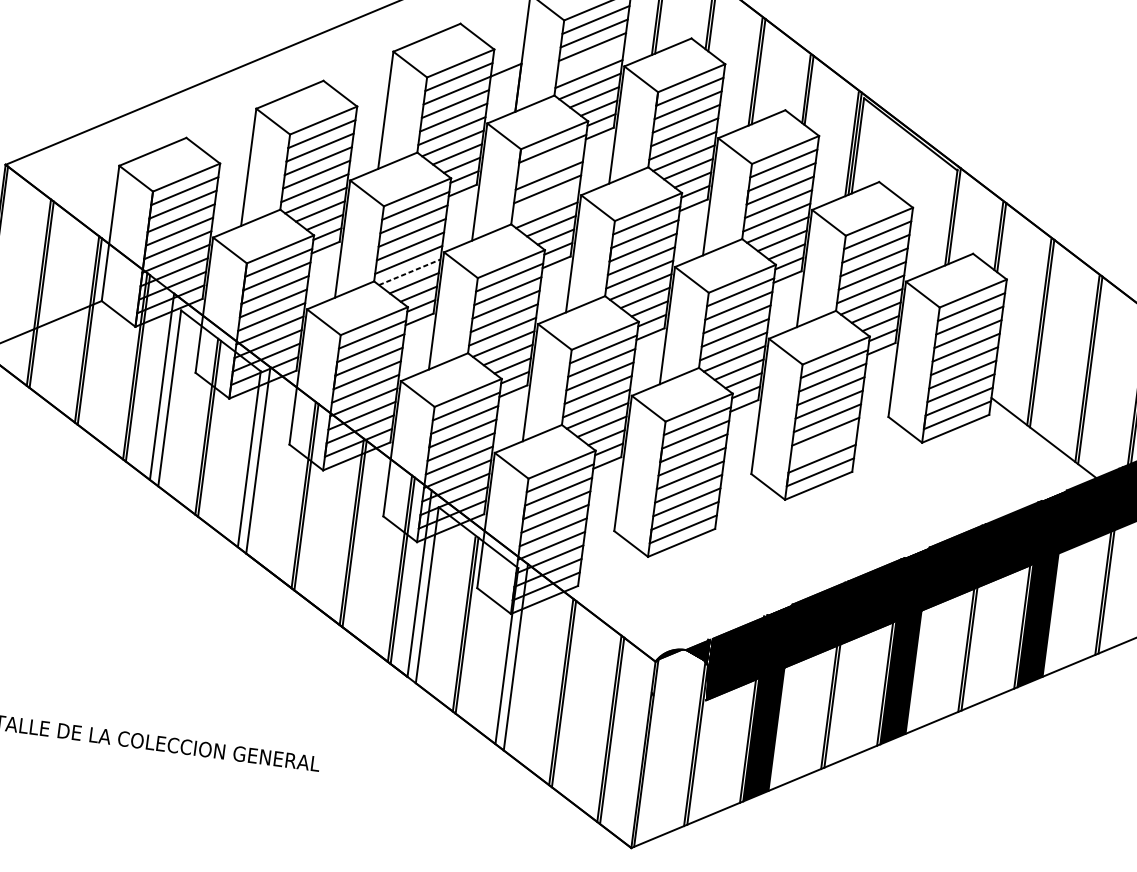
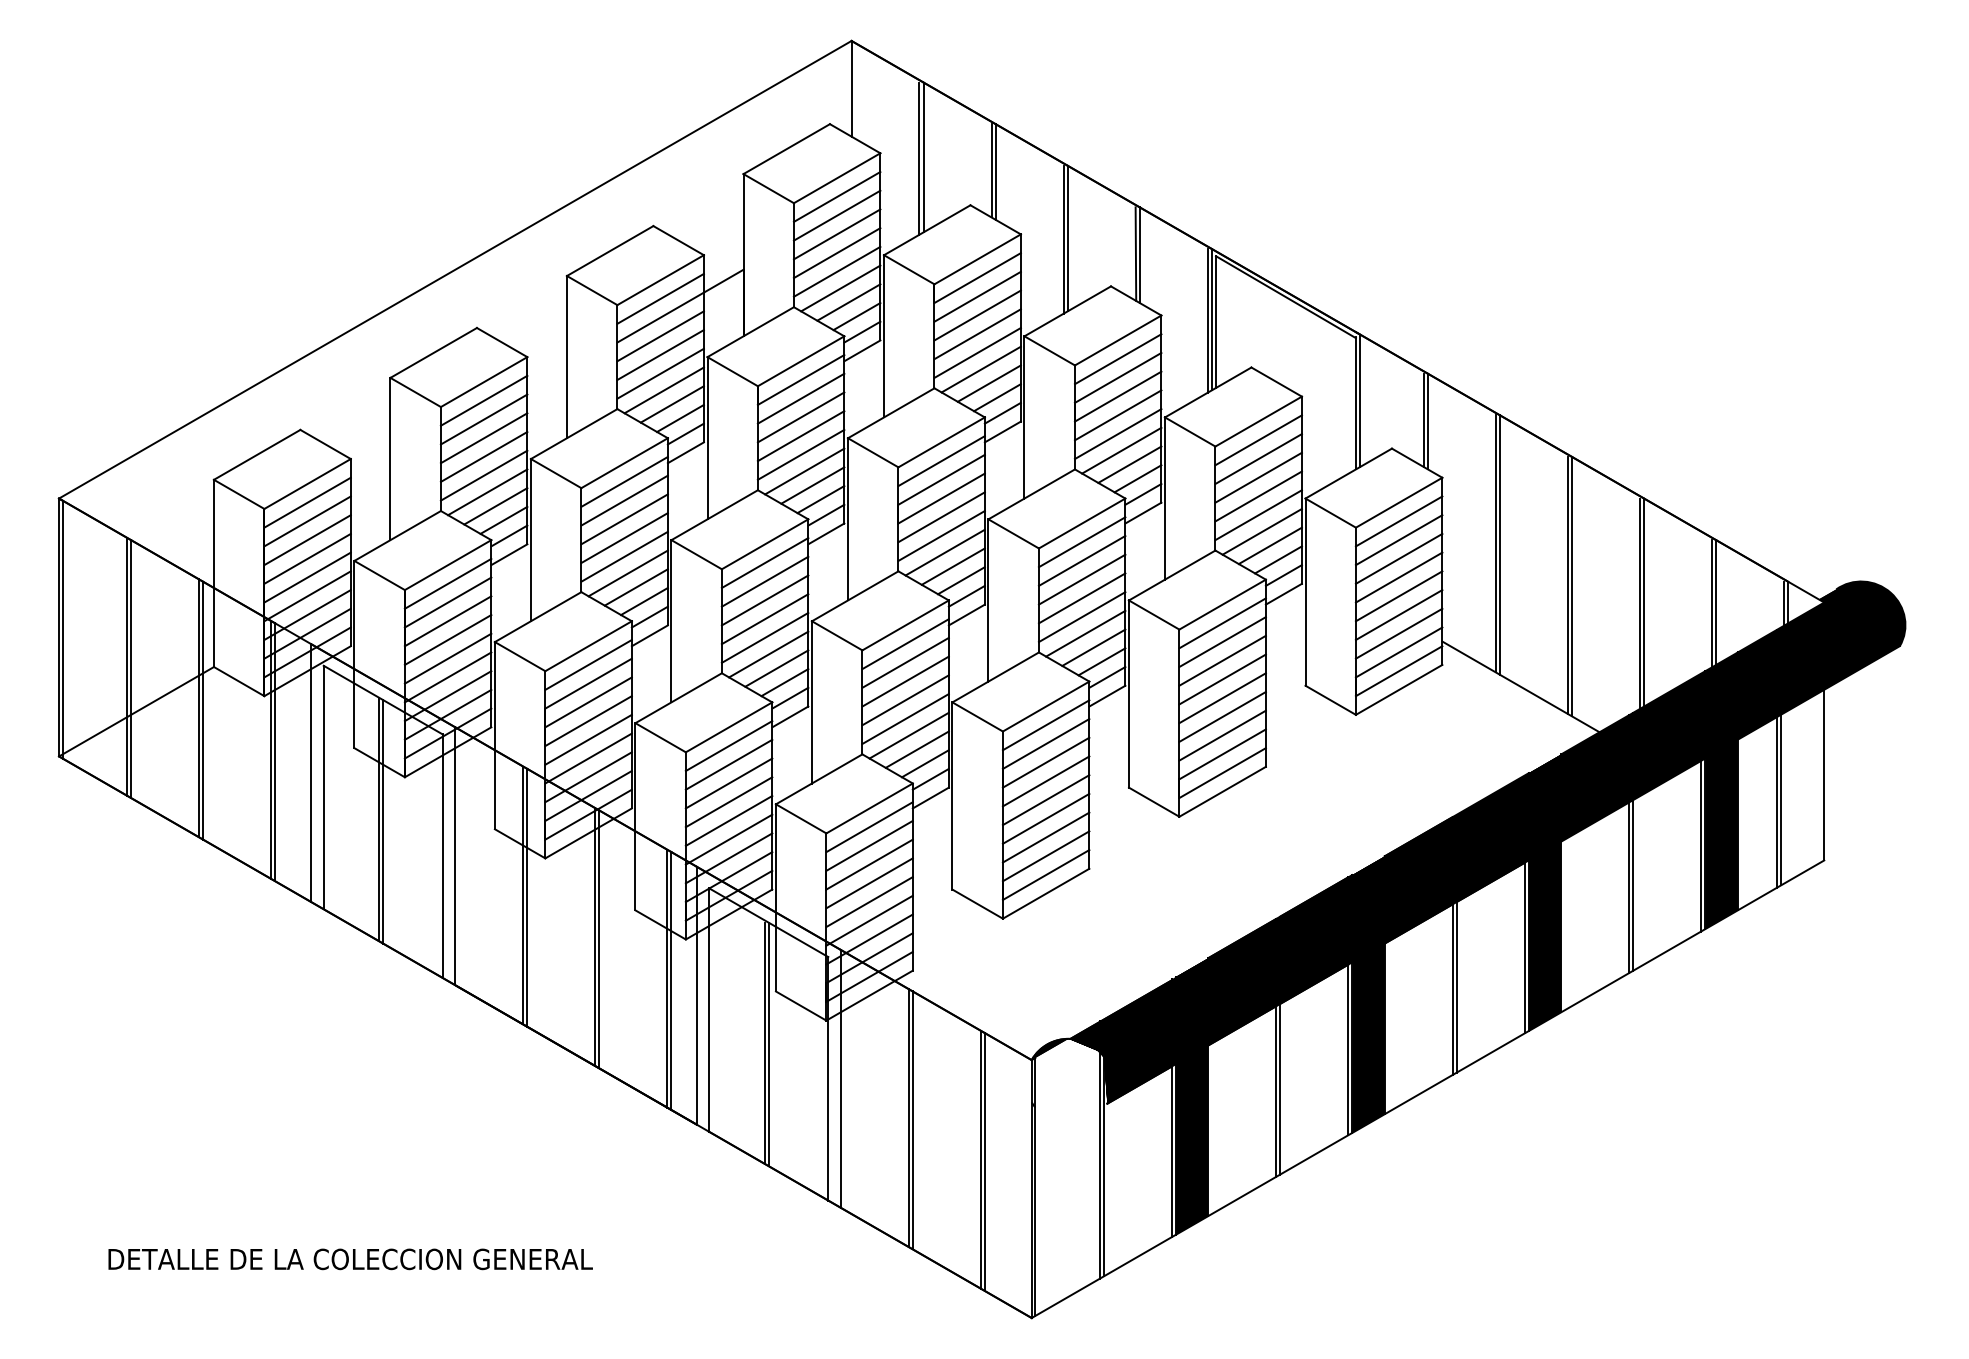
line: (590, 60) -> (836, 253), added
line: (550, 162) -> (800, 398), added
line: (545, 202) -> (800, 454), added
line: (409, 272) -> (628, 573), dashed -> solid
line: (823, 445) -> (1222, 735), added

